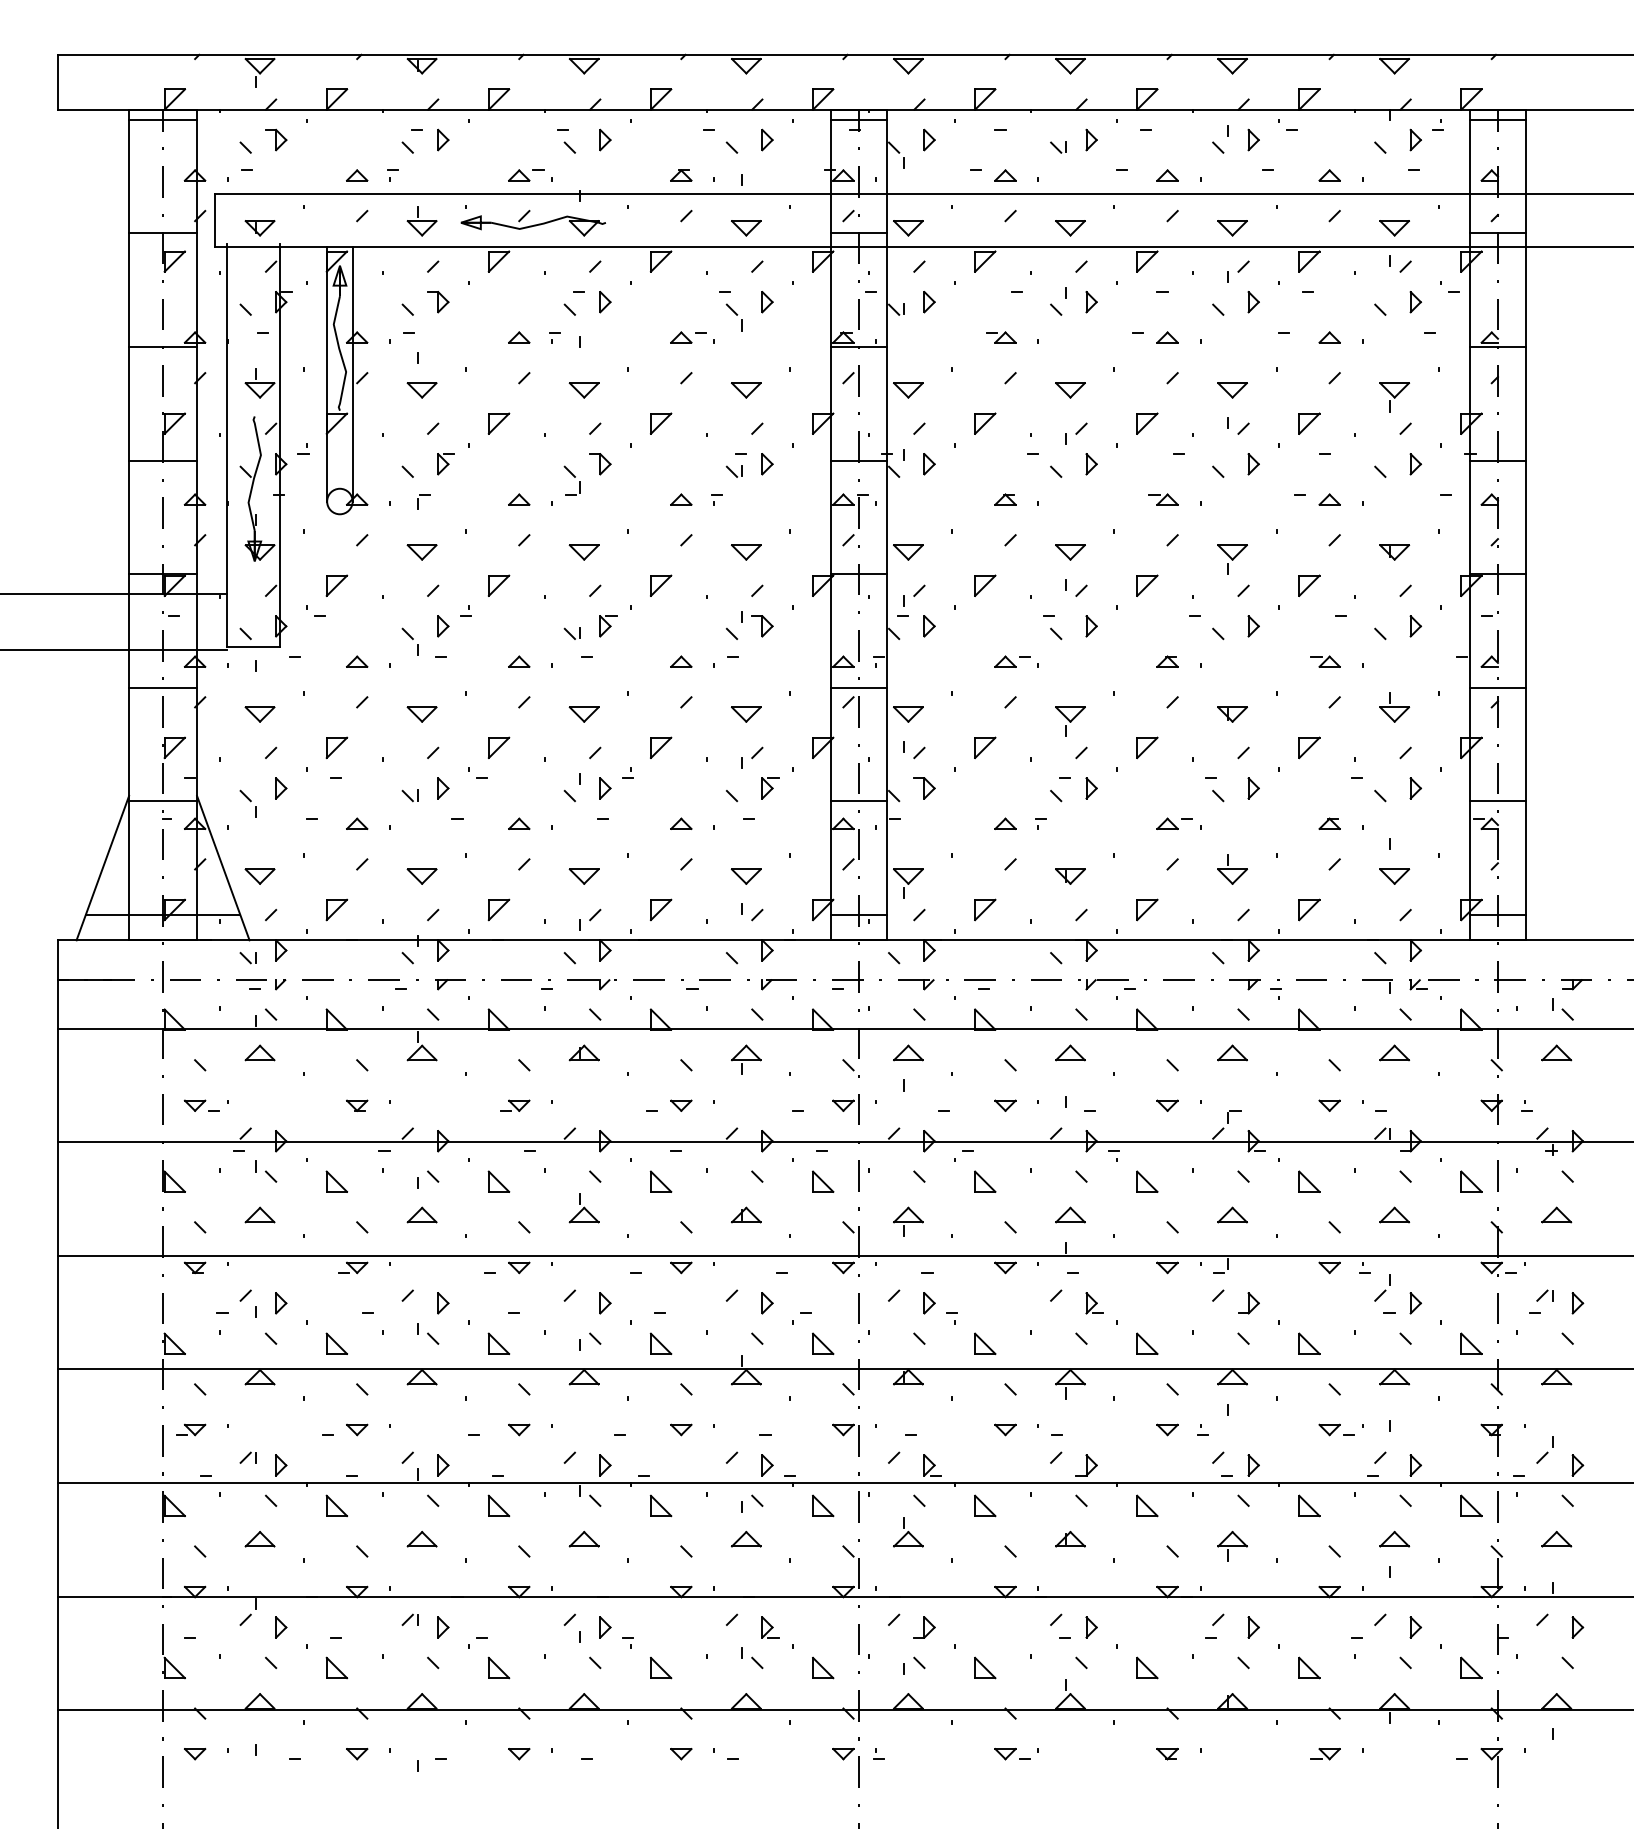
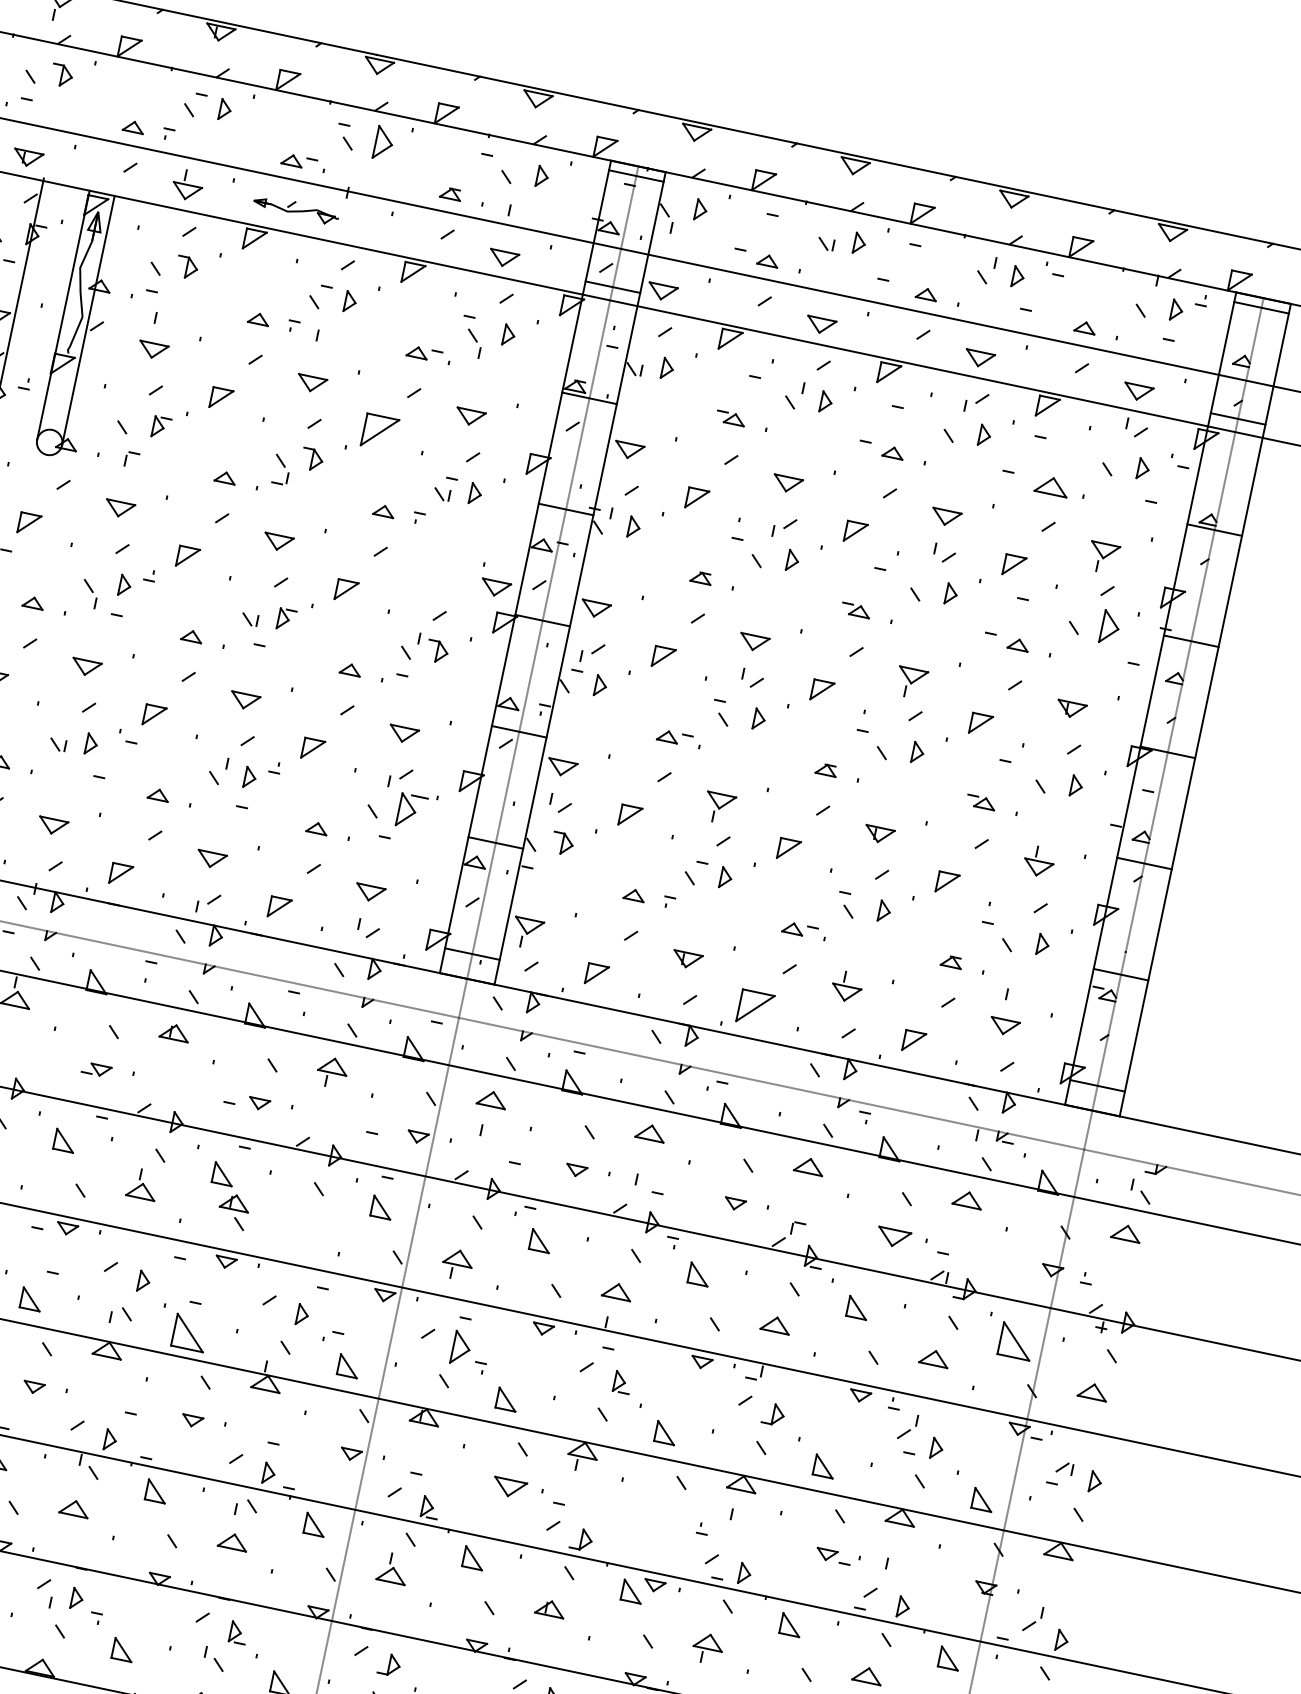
part: (605, 139) -> (384, 142), size x1.6
part: (532, 222) -> (295, 209), size x0.6
part: (1329, 337) -> (1051, 485), size x1.6
part: (660, 423) -> (379, 432), size x1.6
part: (1415, 464) -> (1109, 627), size x1.6
part: (746, 552) -> (495, 588), moved
part: (770, 788) -> (411, 812), size x1.6
part: (1147, 909) -> (755, 1008), size x1.6
part: (1329, 1105) -> (893, 1237), size x1.6
part: (1471, 1181) -> (1016, 1341), size x1.6
part: (746, 1214) -> (235, 1202), moved
part: (929, 1303) -> (461, 1348), size x1.6
part: (660, 1343) -> (189, 1332), size x1.6
part: (1005, 1429) -> (509, 1487), size x1.6
part: (1167, 1429) -> (654, 1585), moved

